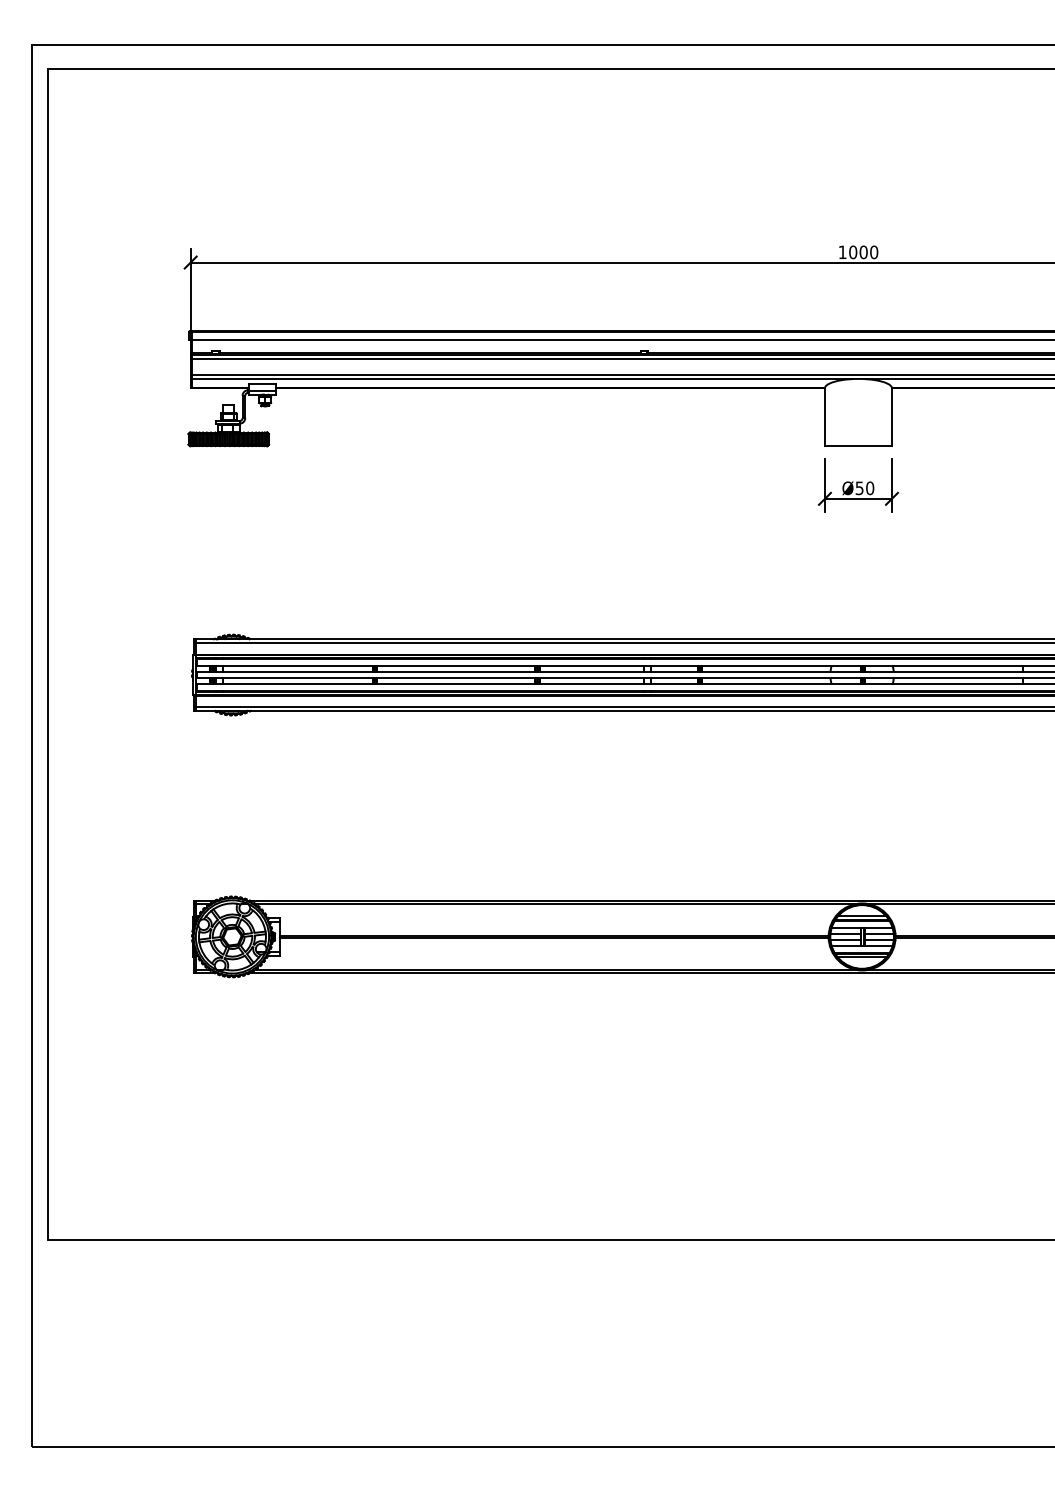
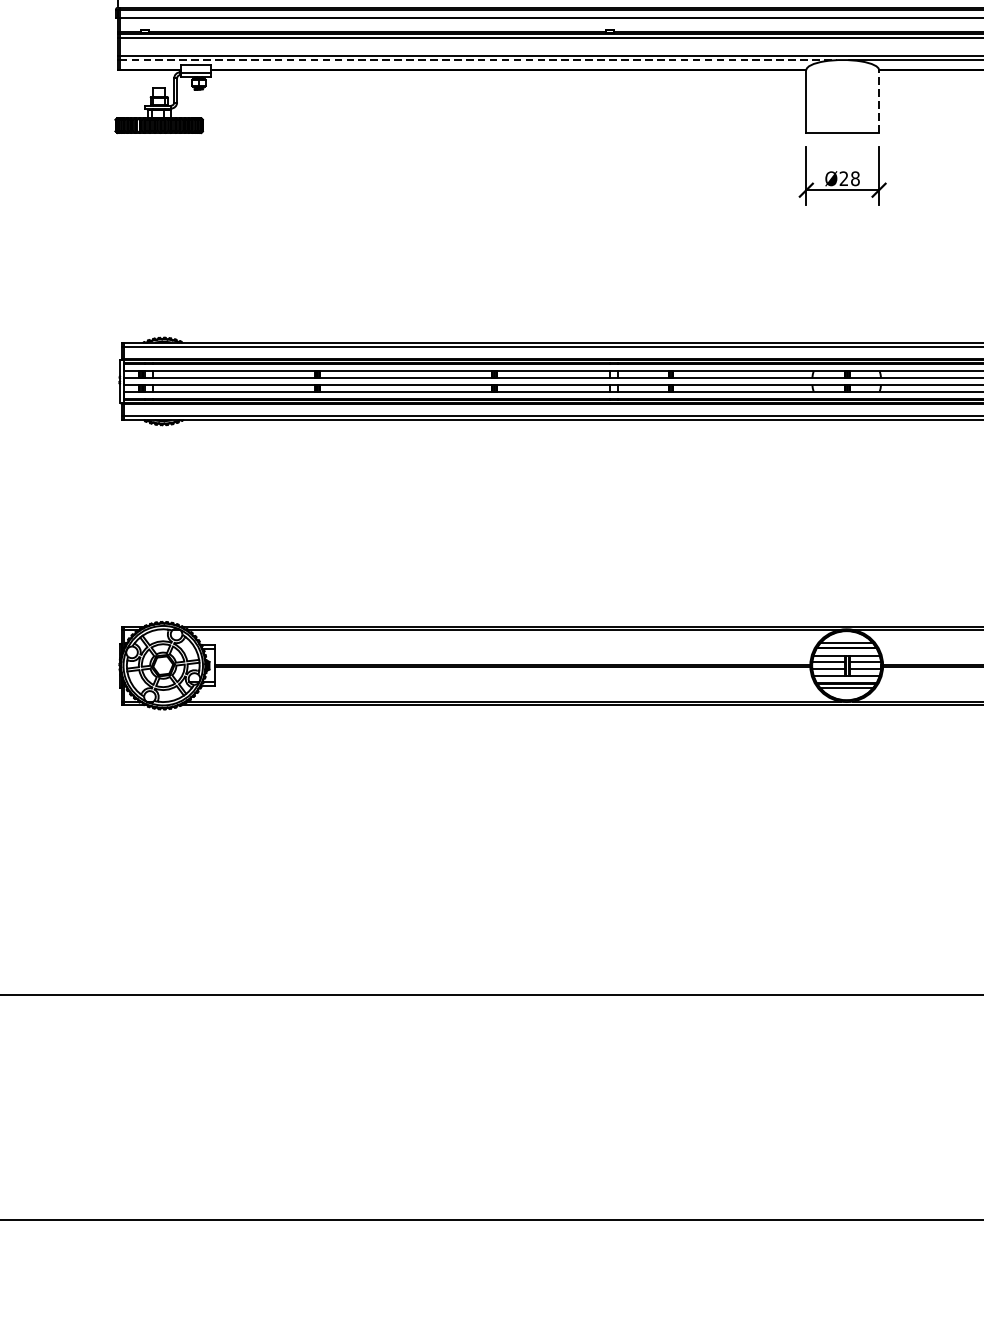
line: (523, 379) -> (479, 60), solid -> dashed
line: (891, 417) -> (878, 101), solid -> dashed
text: (864, 488) -> (849, 178), Ø50 -> Ø28

